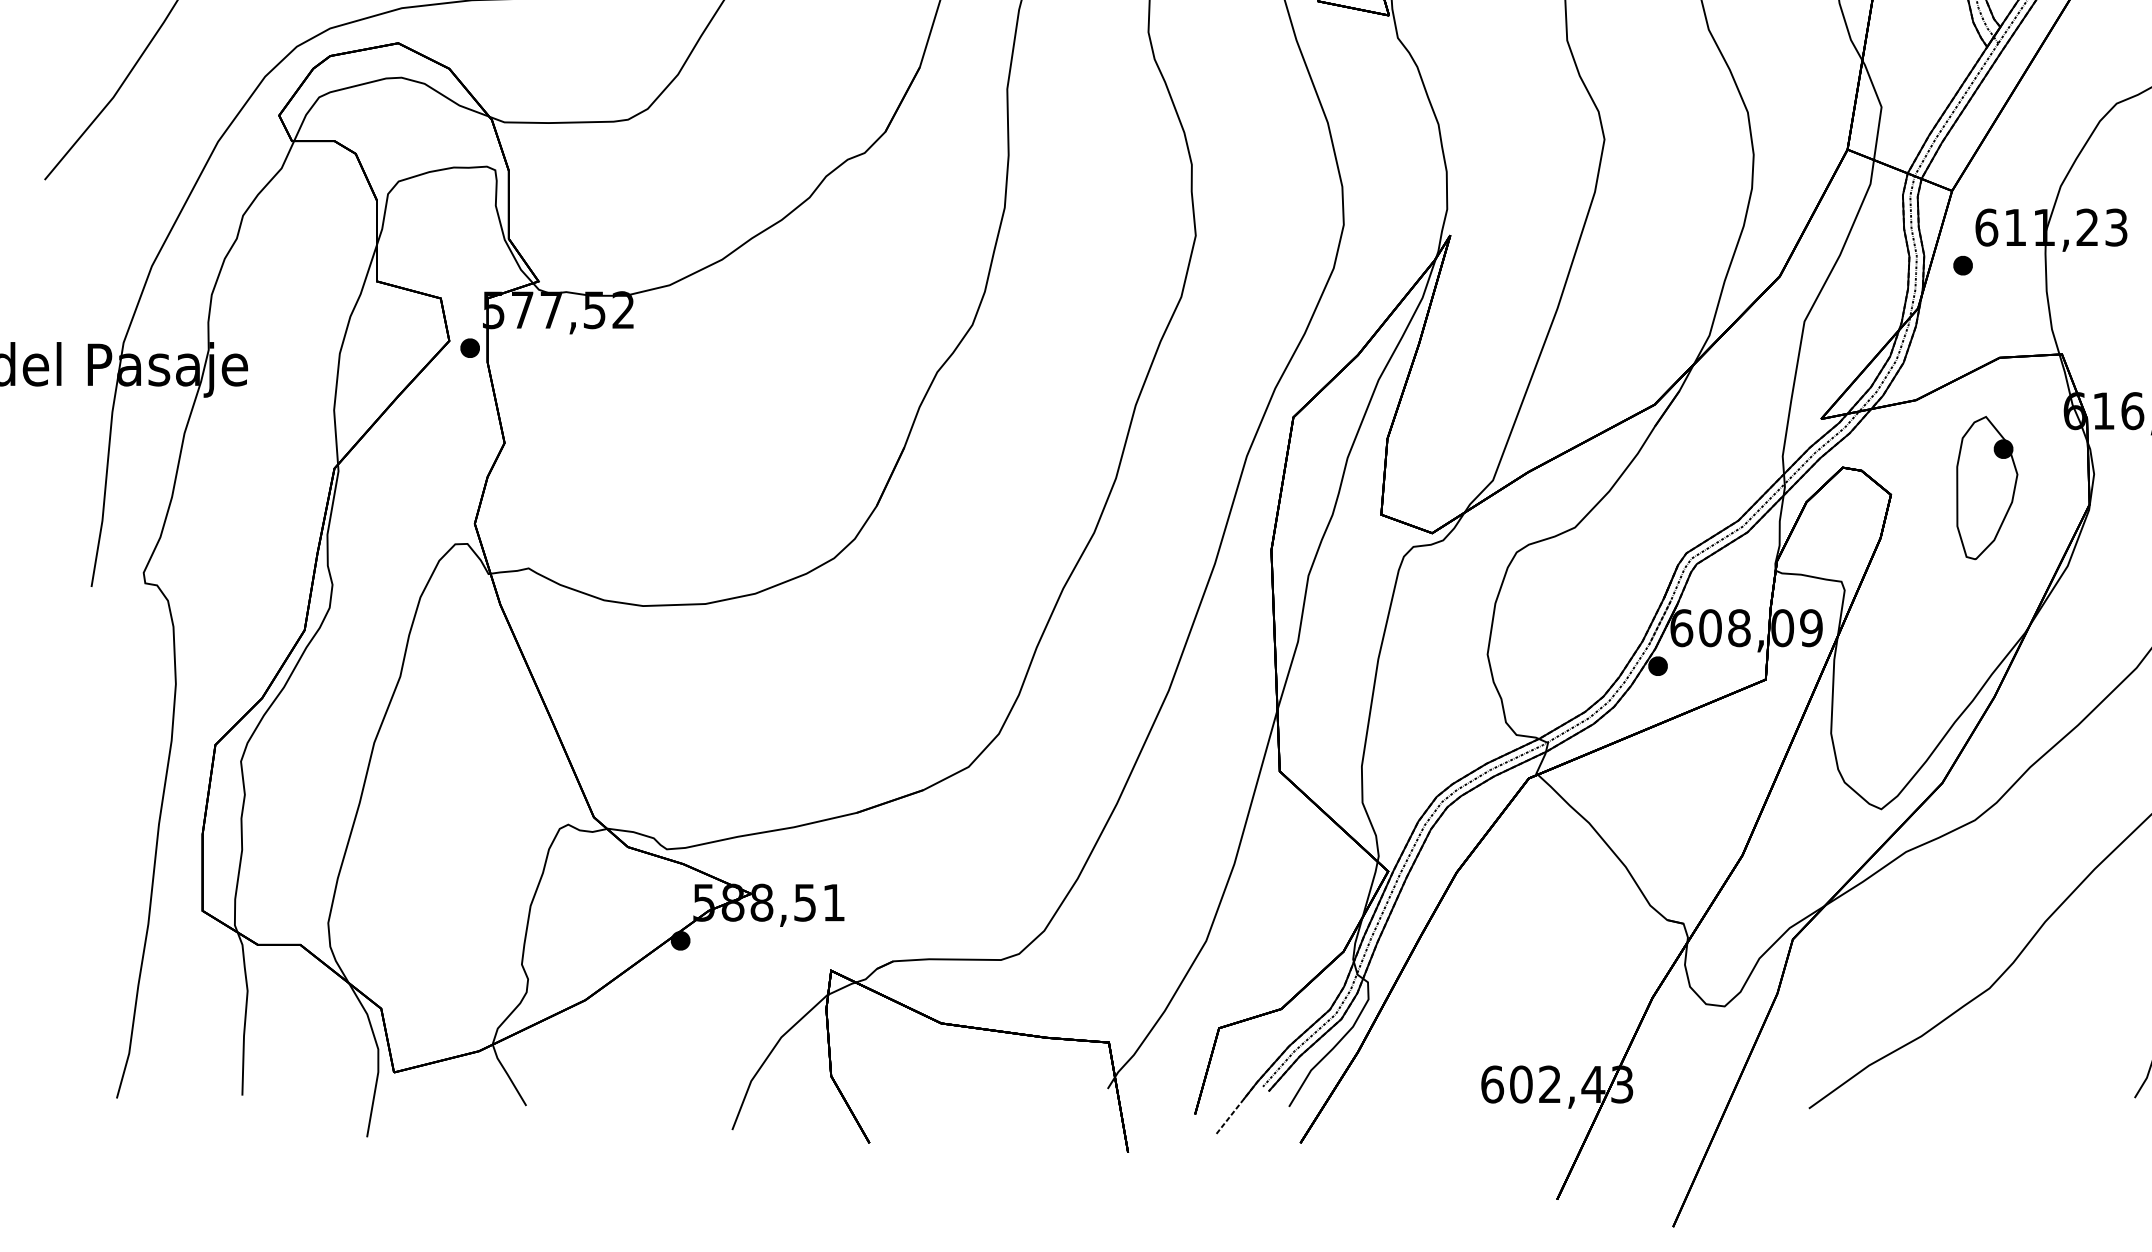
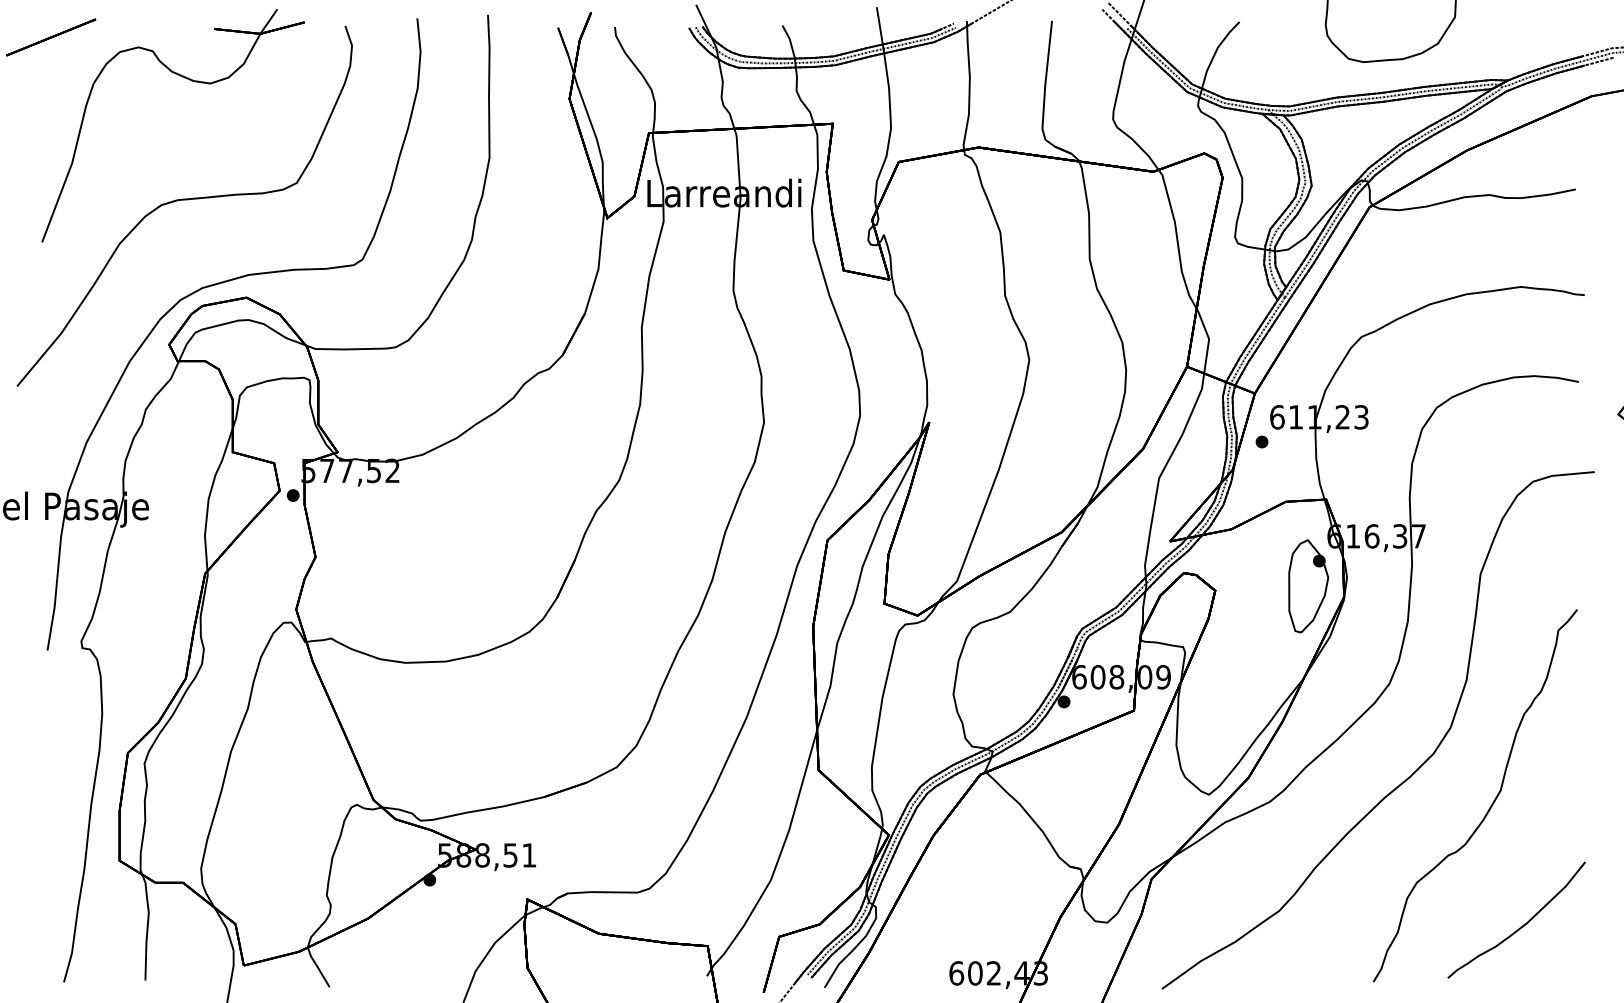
part: (1986, 488) -> (1308, 586), moved

